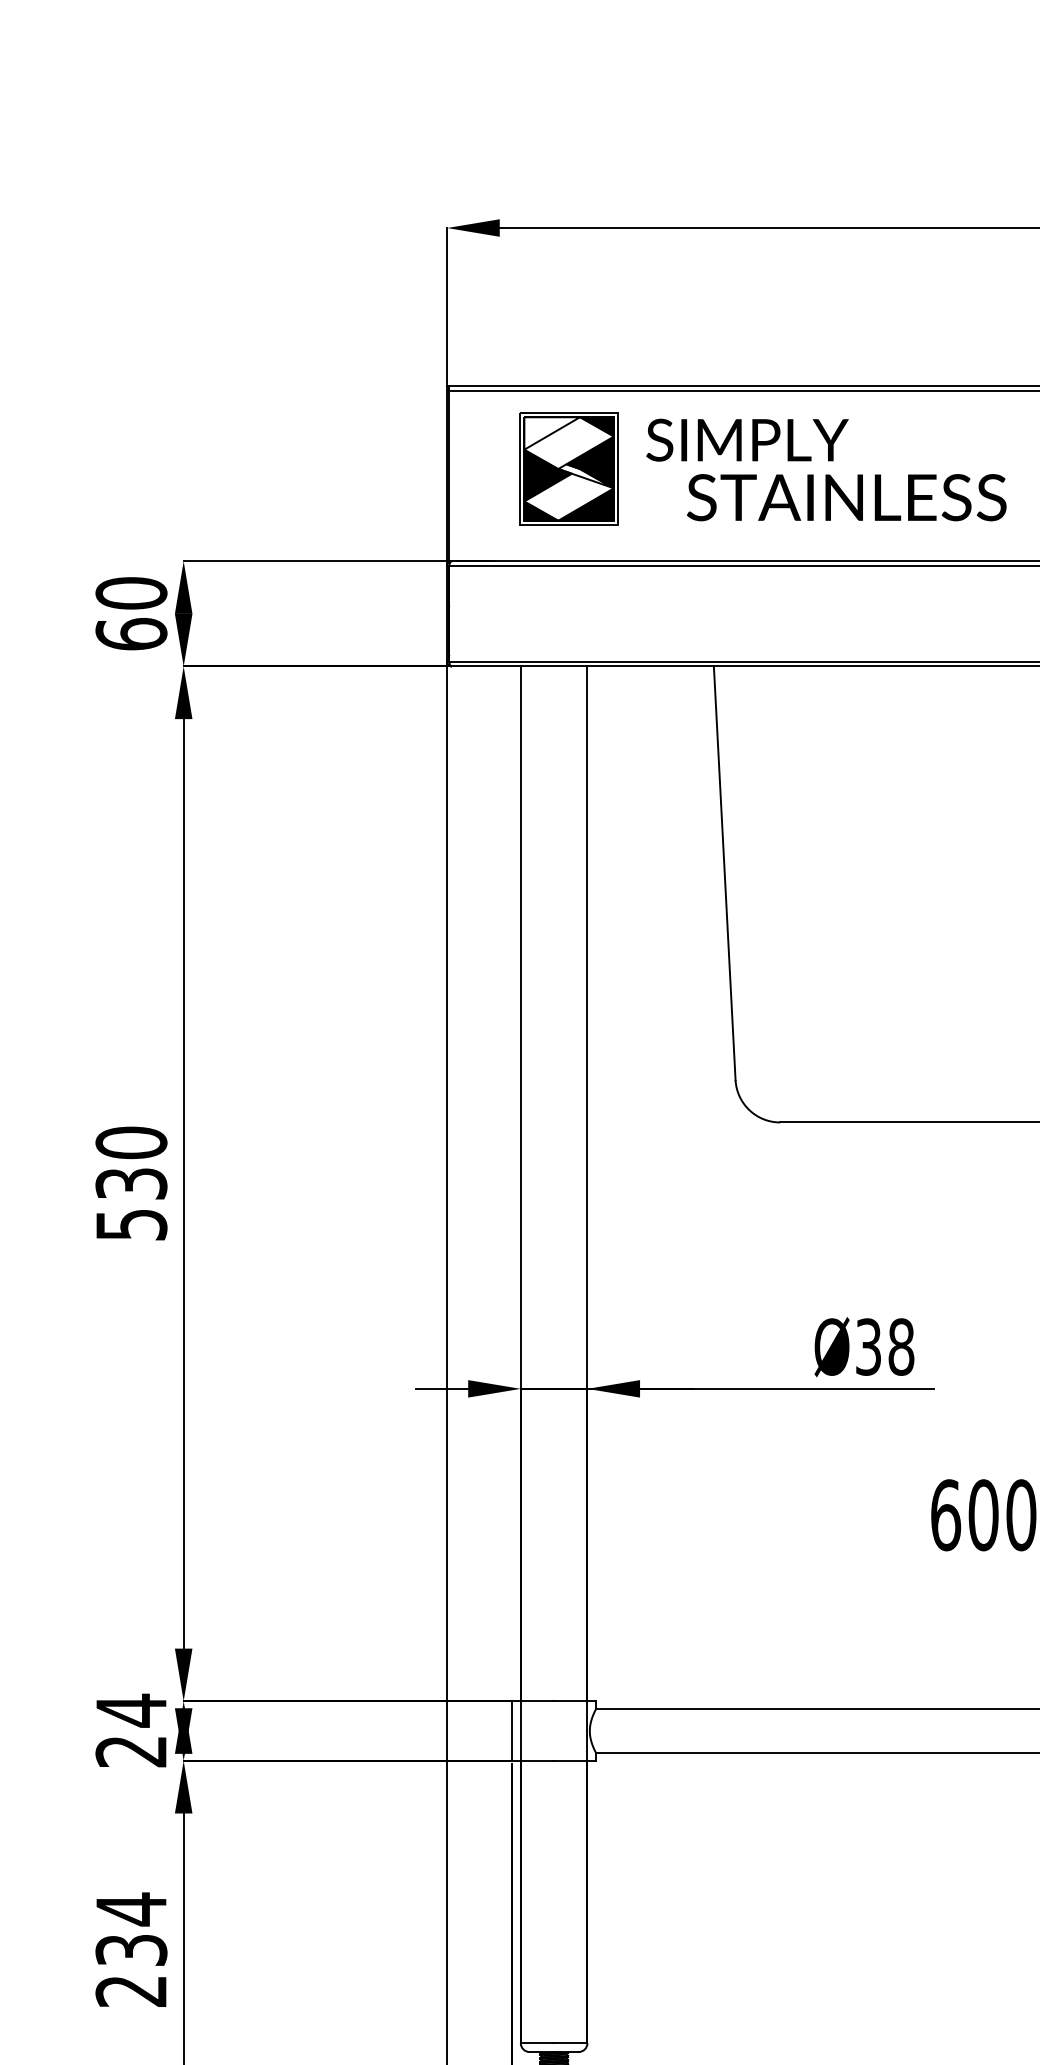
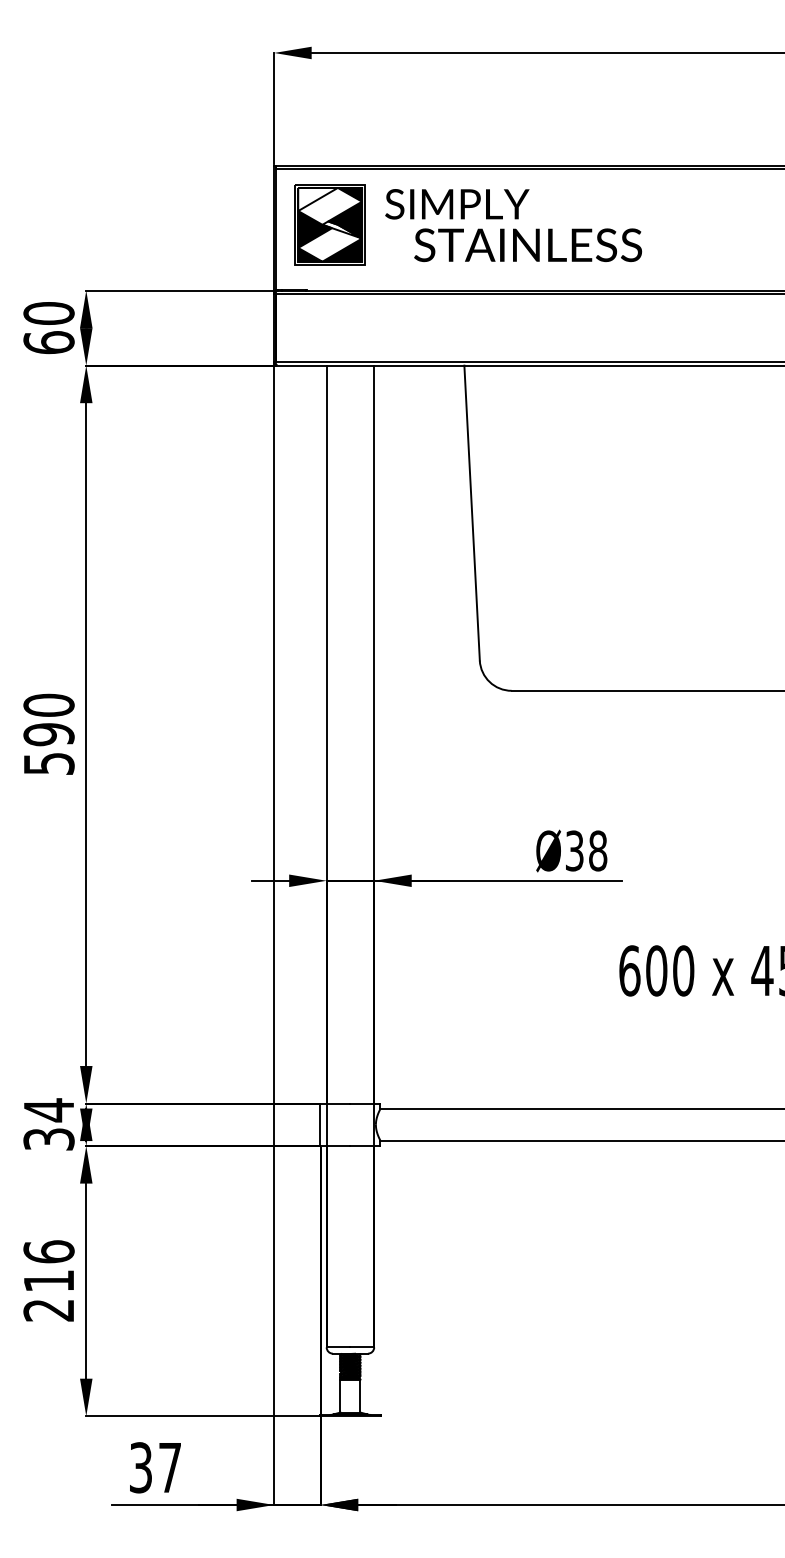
part: (757, 461) -> (464, 219), moved
text: (130, 1183) -> (48, 734), 530 -> 590
text: (130, 1751) -> (48, 1139), 24 -> 34
text: (130, 1928) -> (48, 1265), 234 -> 216

